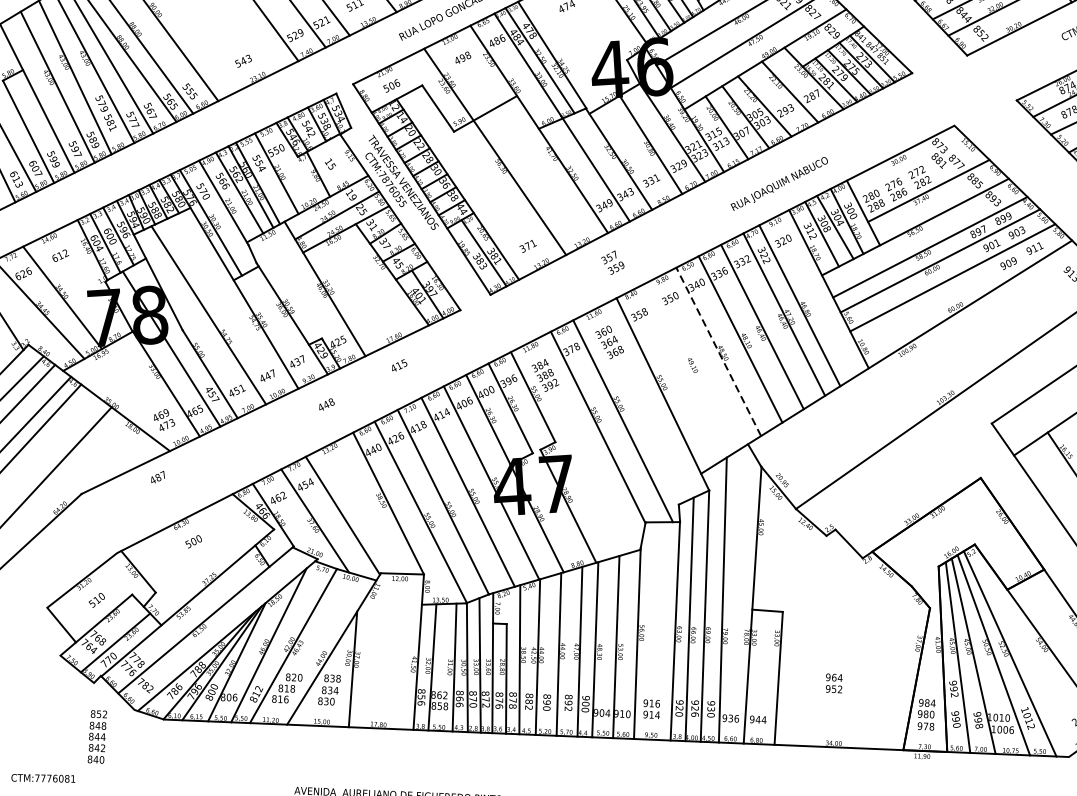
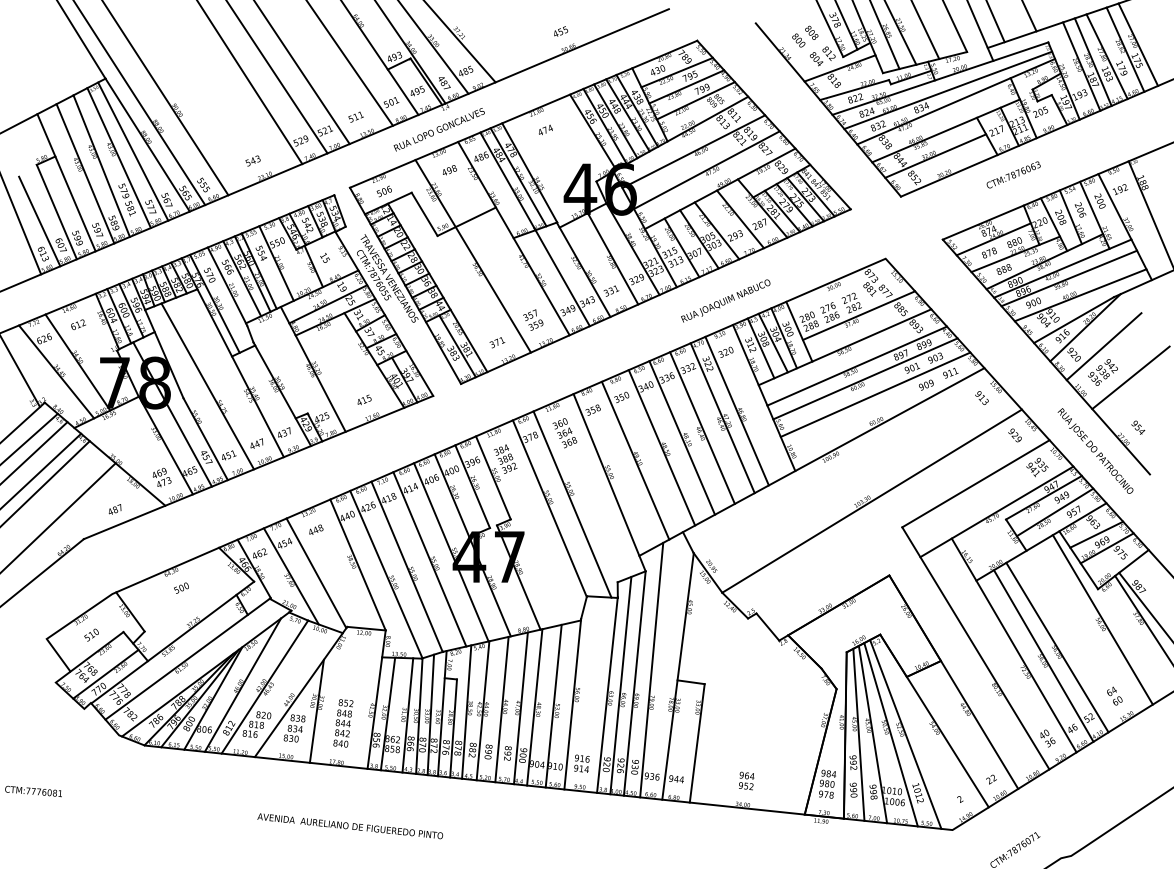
text: (613, 262) -> (533, 319), moved
line: (718, 351) -> (661, 447), dashed -> solid
text: (399, 364) -> (364, 399), moved
line: (690, 367) -> (635, 460), added
text: (326, 404) -> (316, 529), moved
text: (157, 477) -> (114, 509), moved
text: (834, 682) -> (746, 780), moved
text: (97, 737) -> (343, 723), moved

